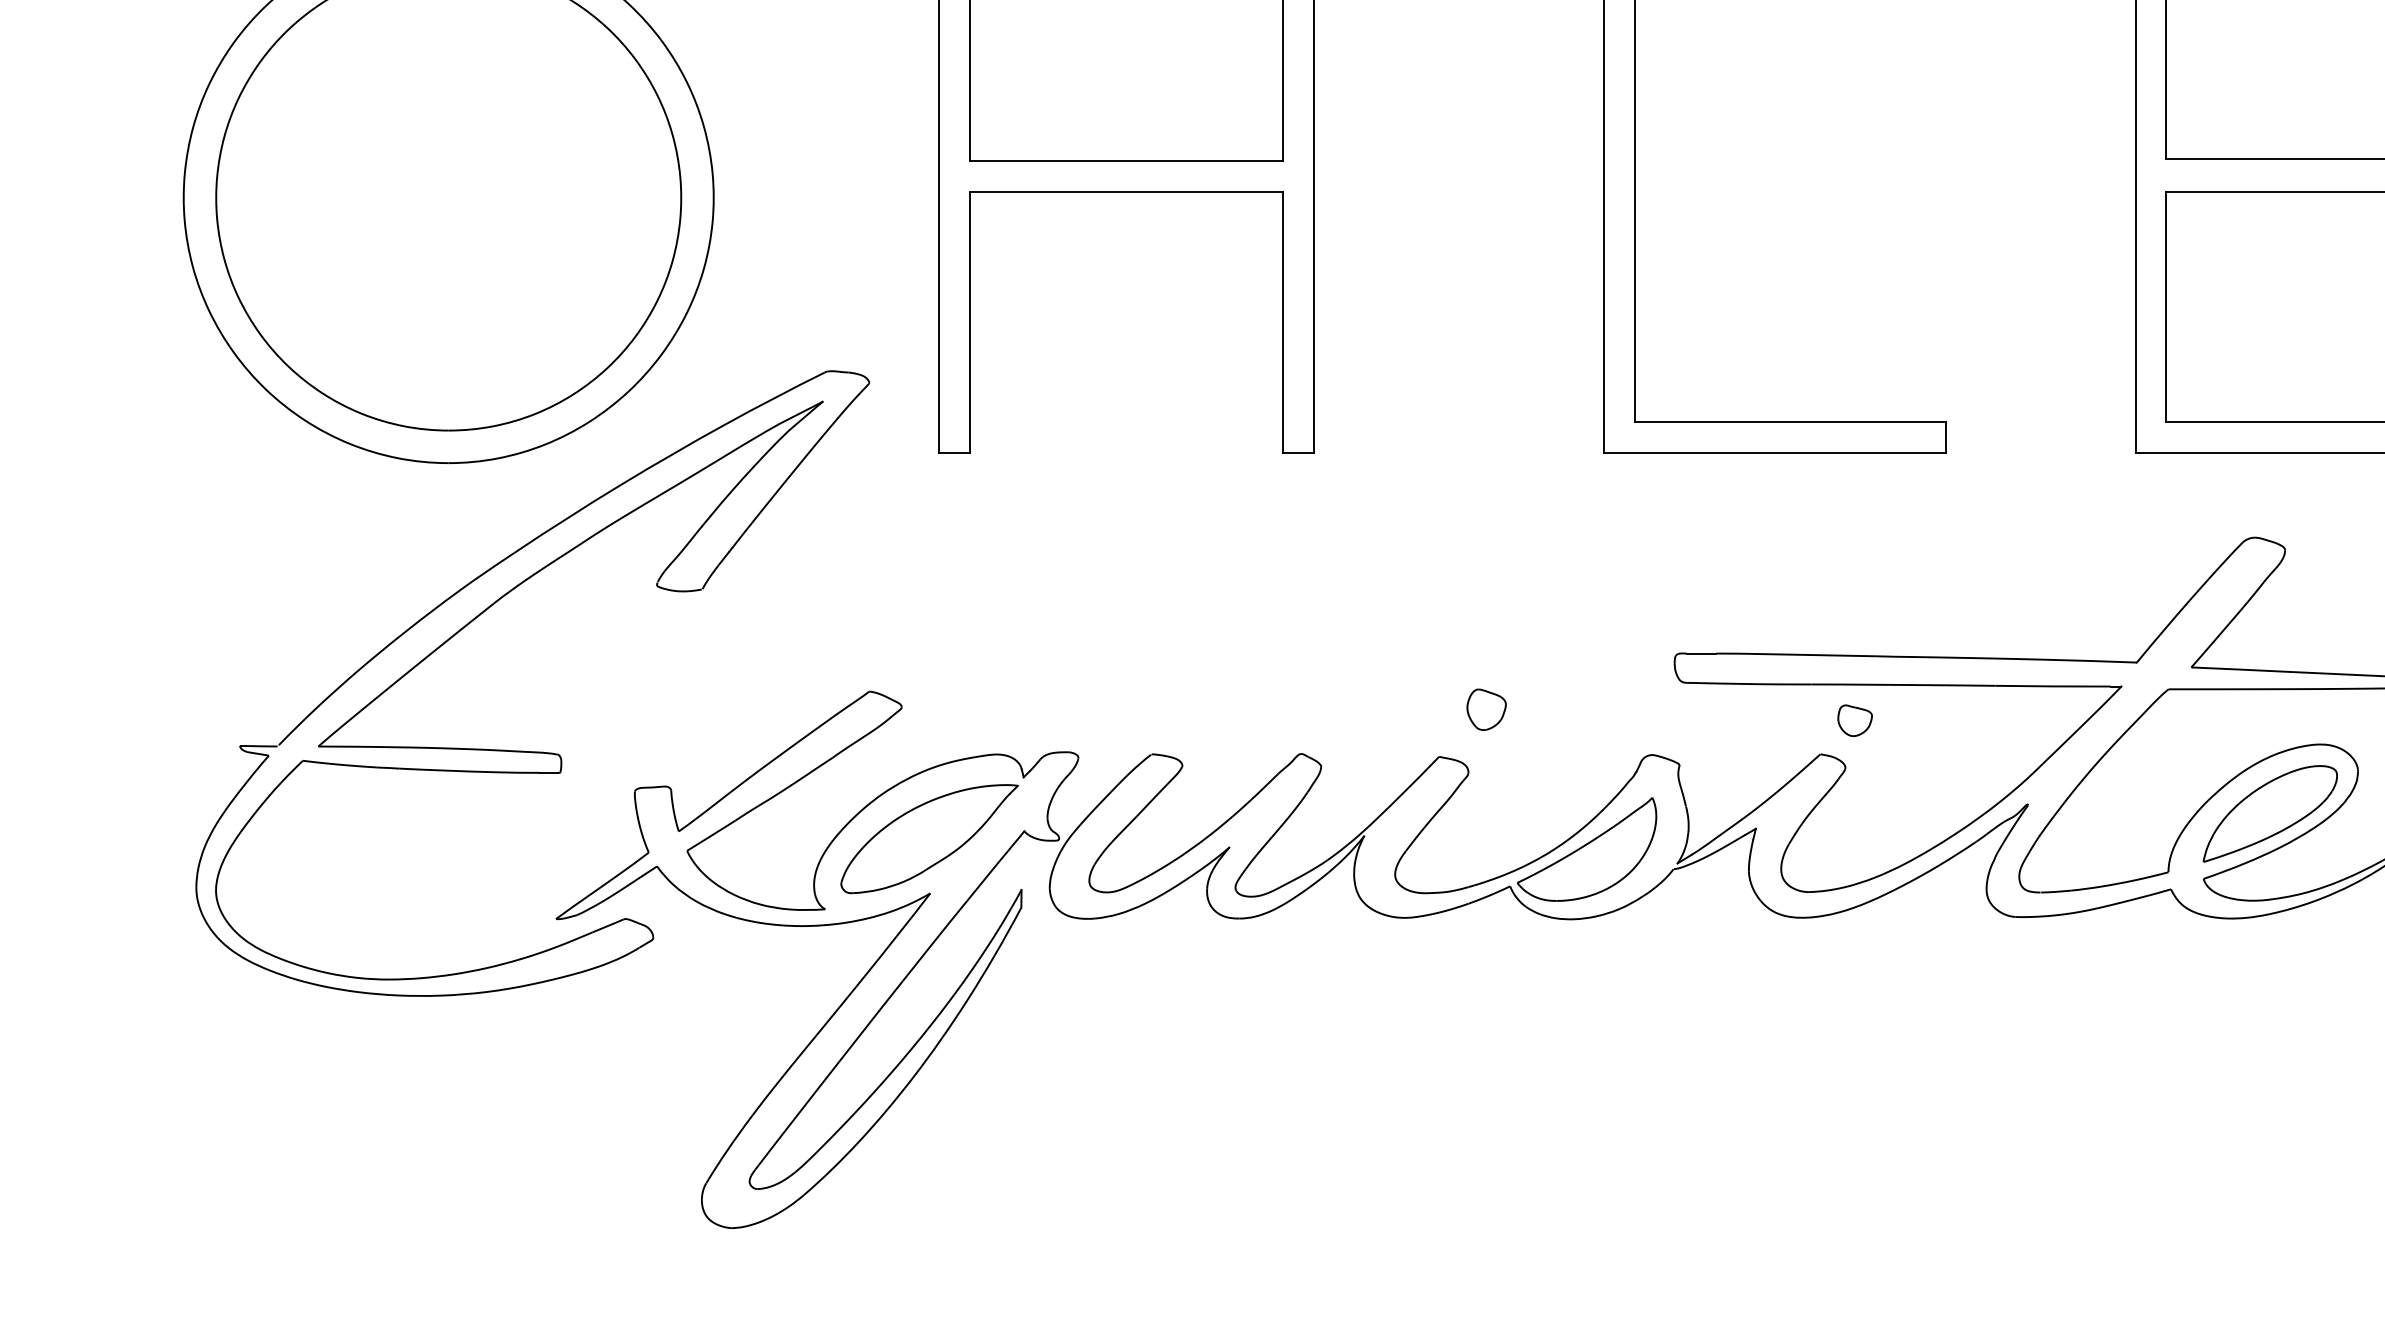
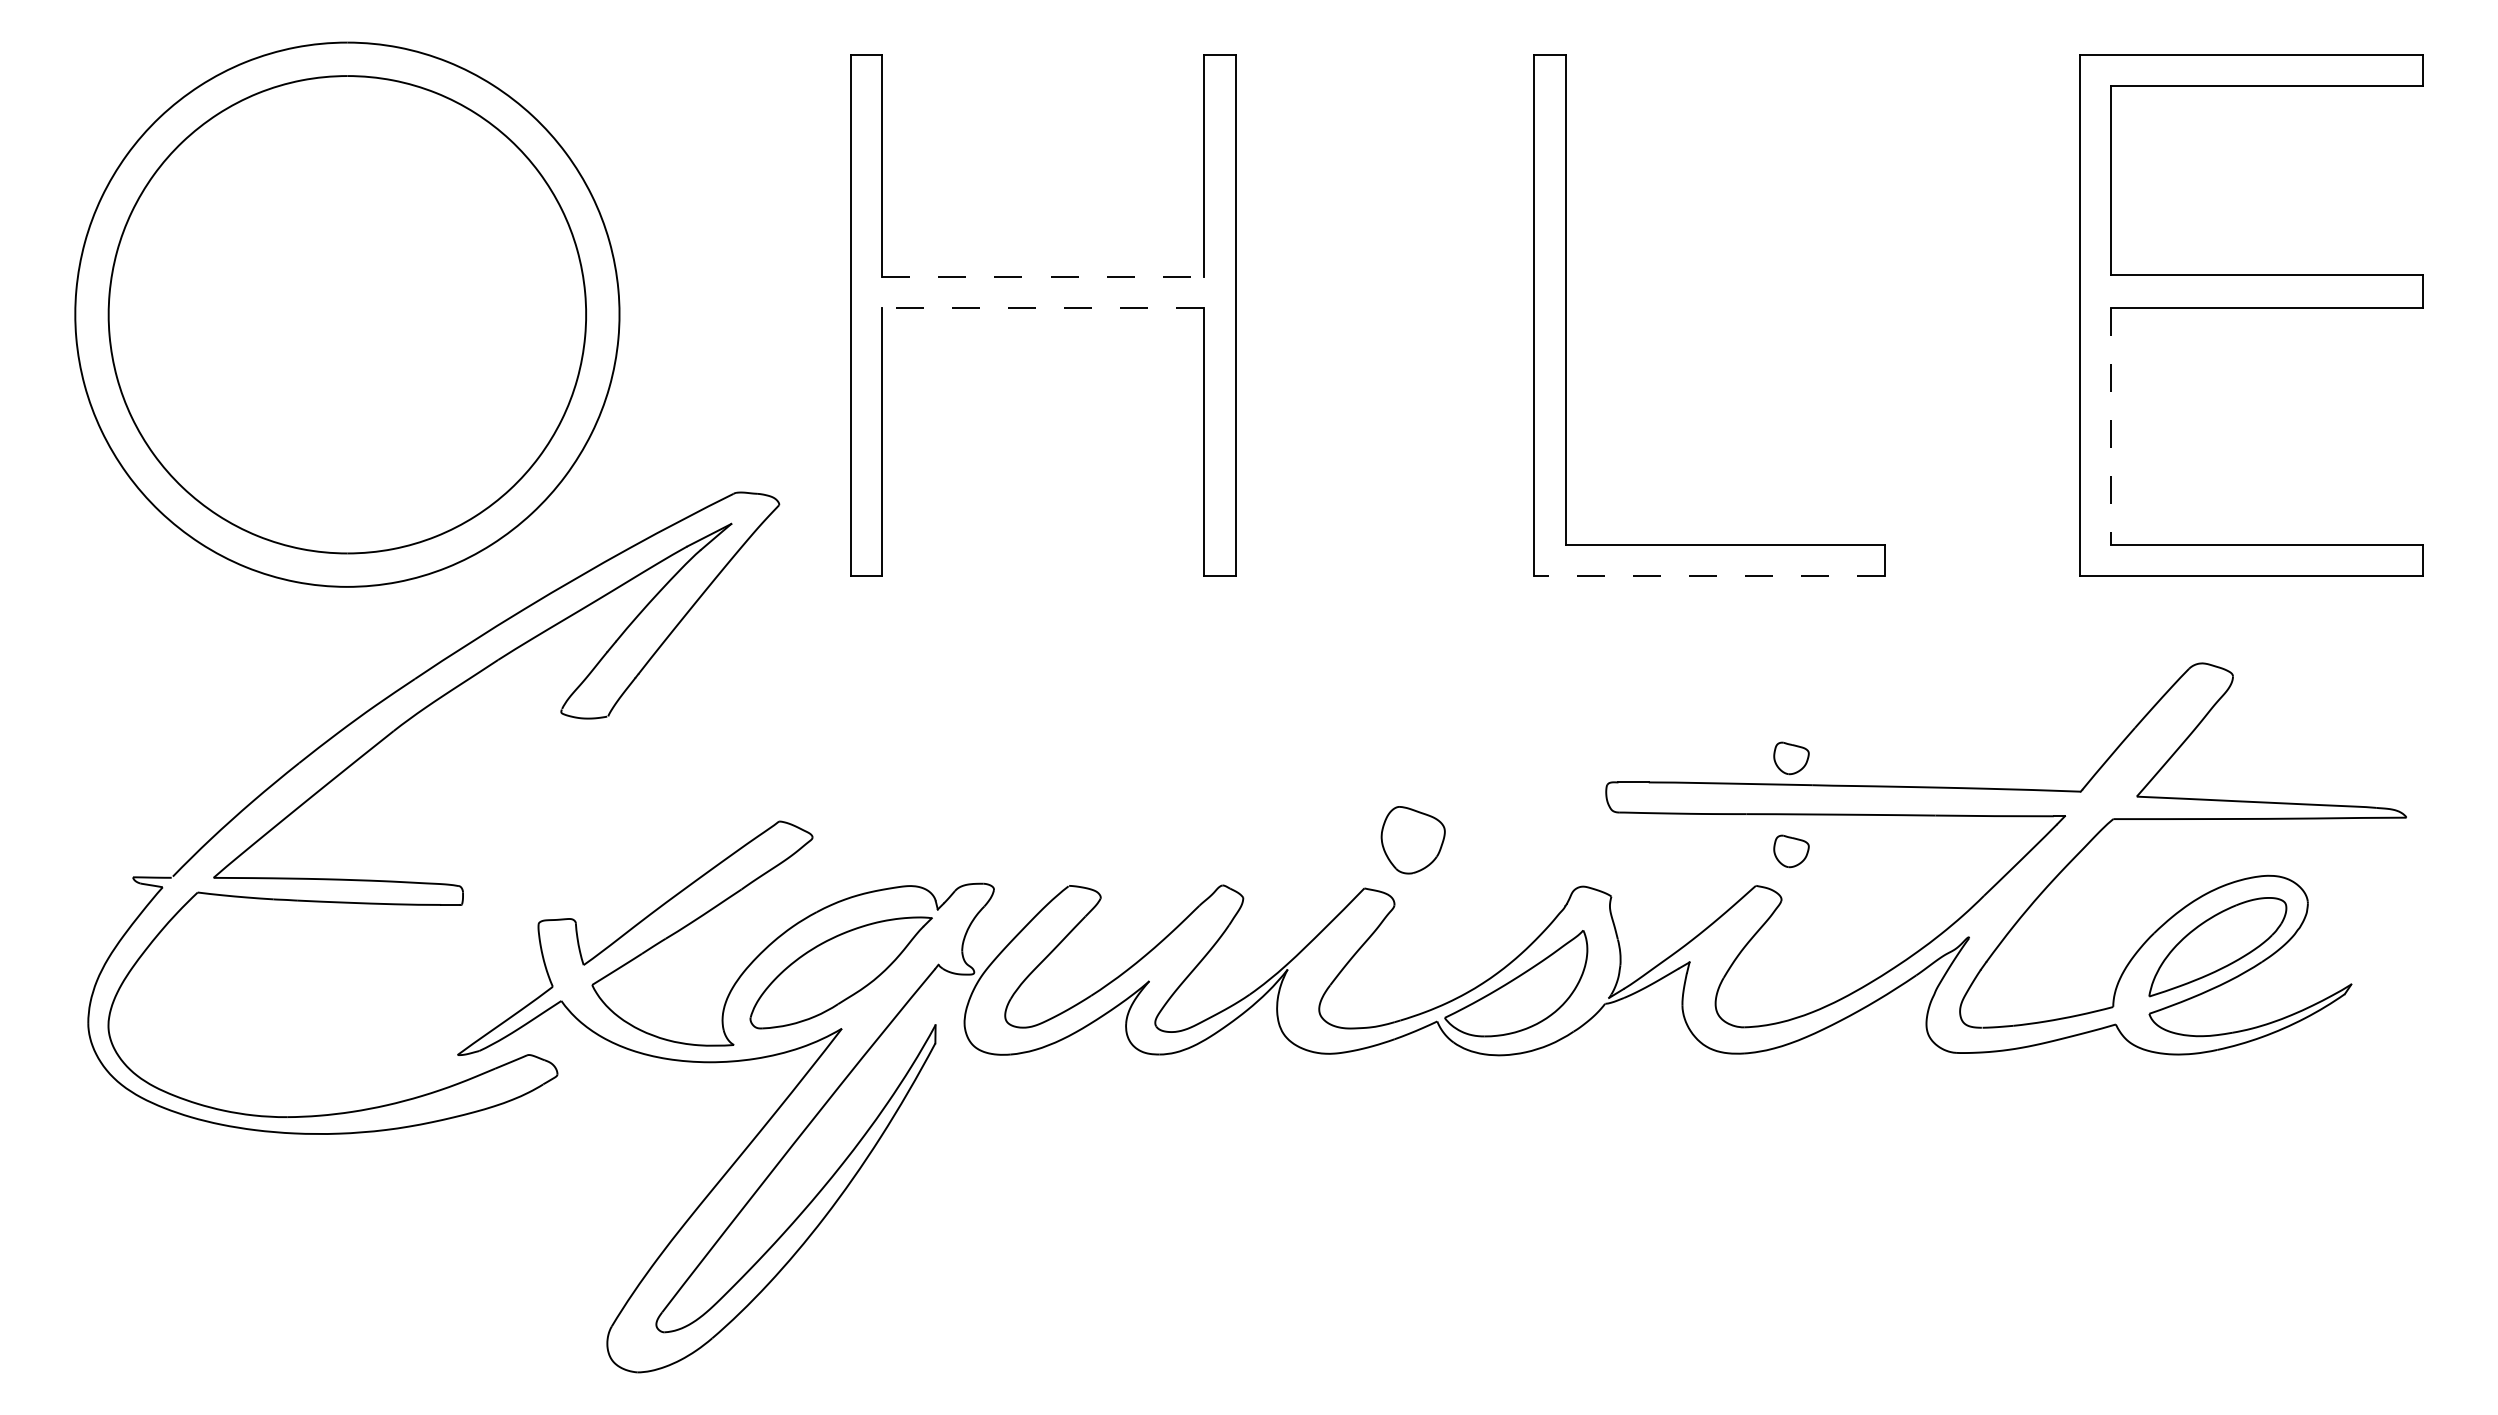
line: (1126, 160) -> (1043, 276), solid -> dashed
line: (1126, 192) -> (1043, 308), solid -> dashed
line: (2166, 307) -> (2111, 427), solid -> dashed
line: (1775, 453) -> (1709, 576), solid -> dashed
part: (1855, 630) -> (1791, 758), added
part: (1486, 709) -> (1412, 839), size x1.6

